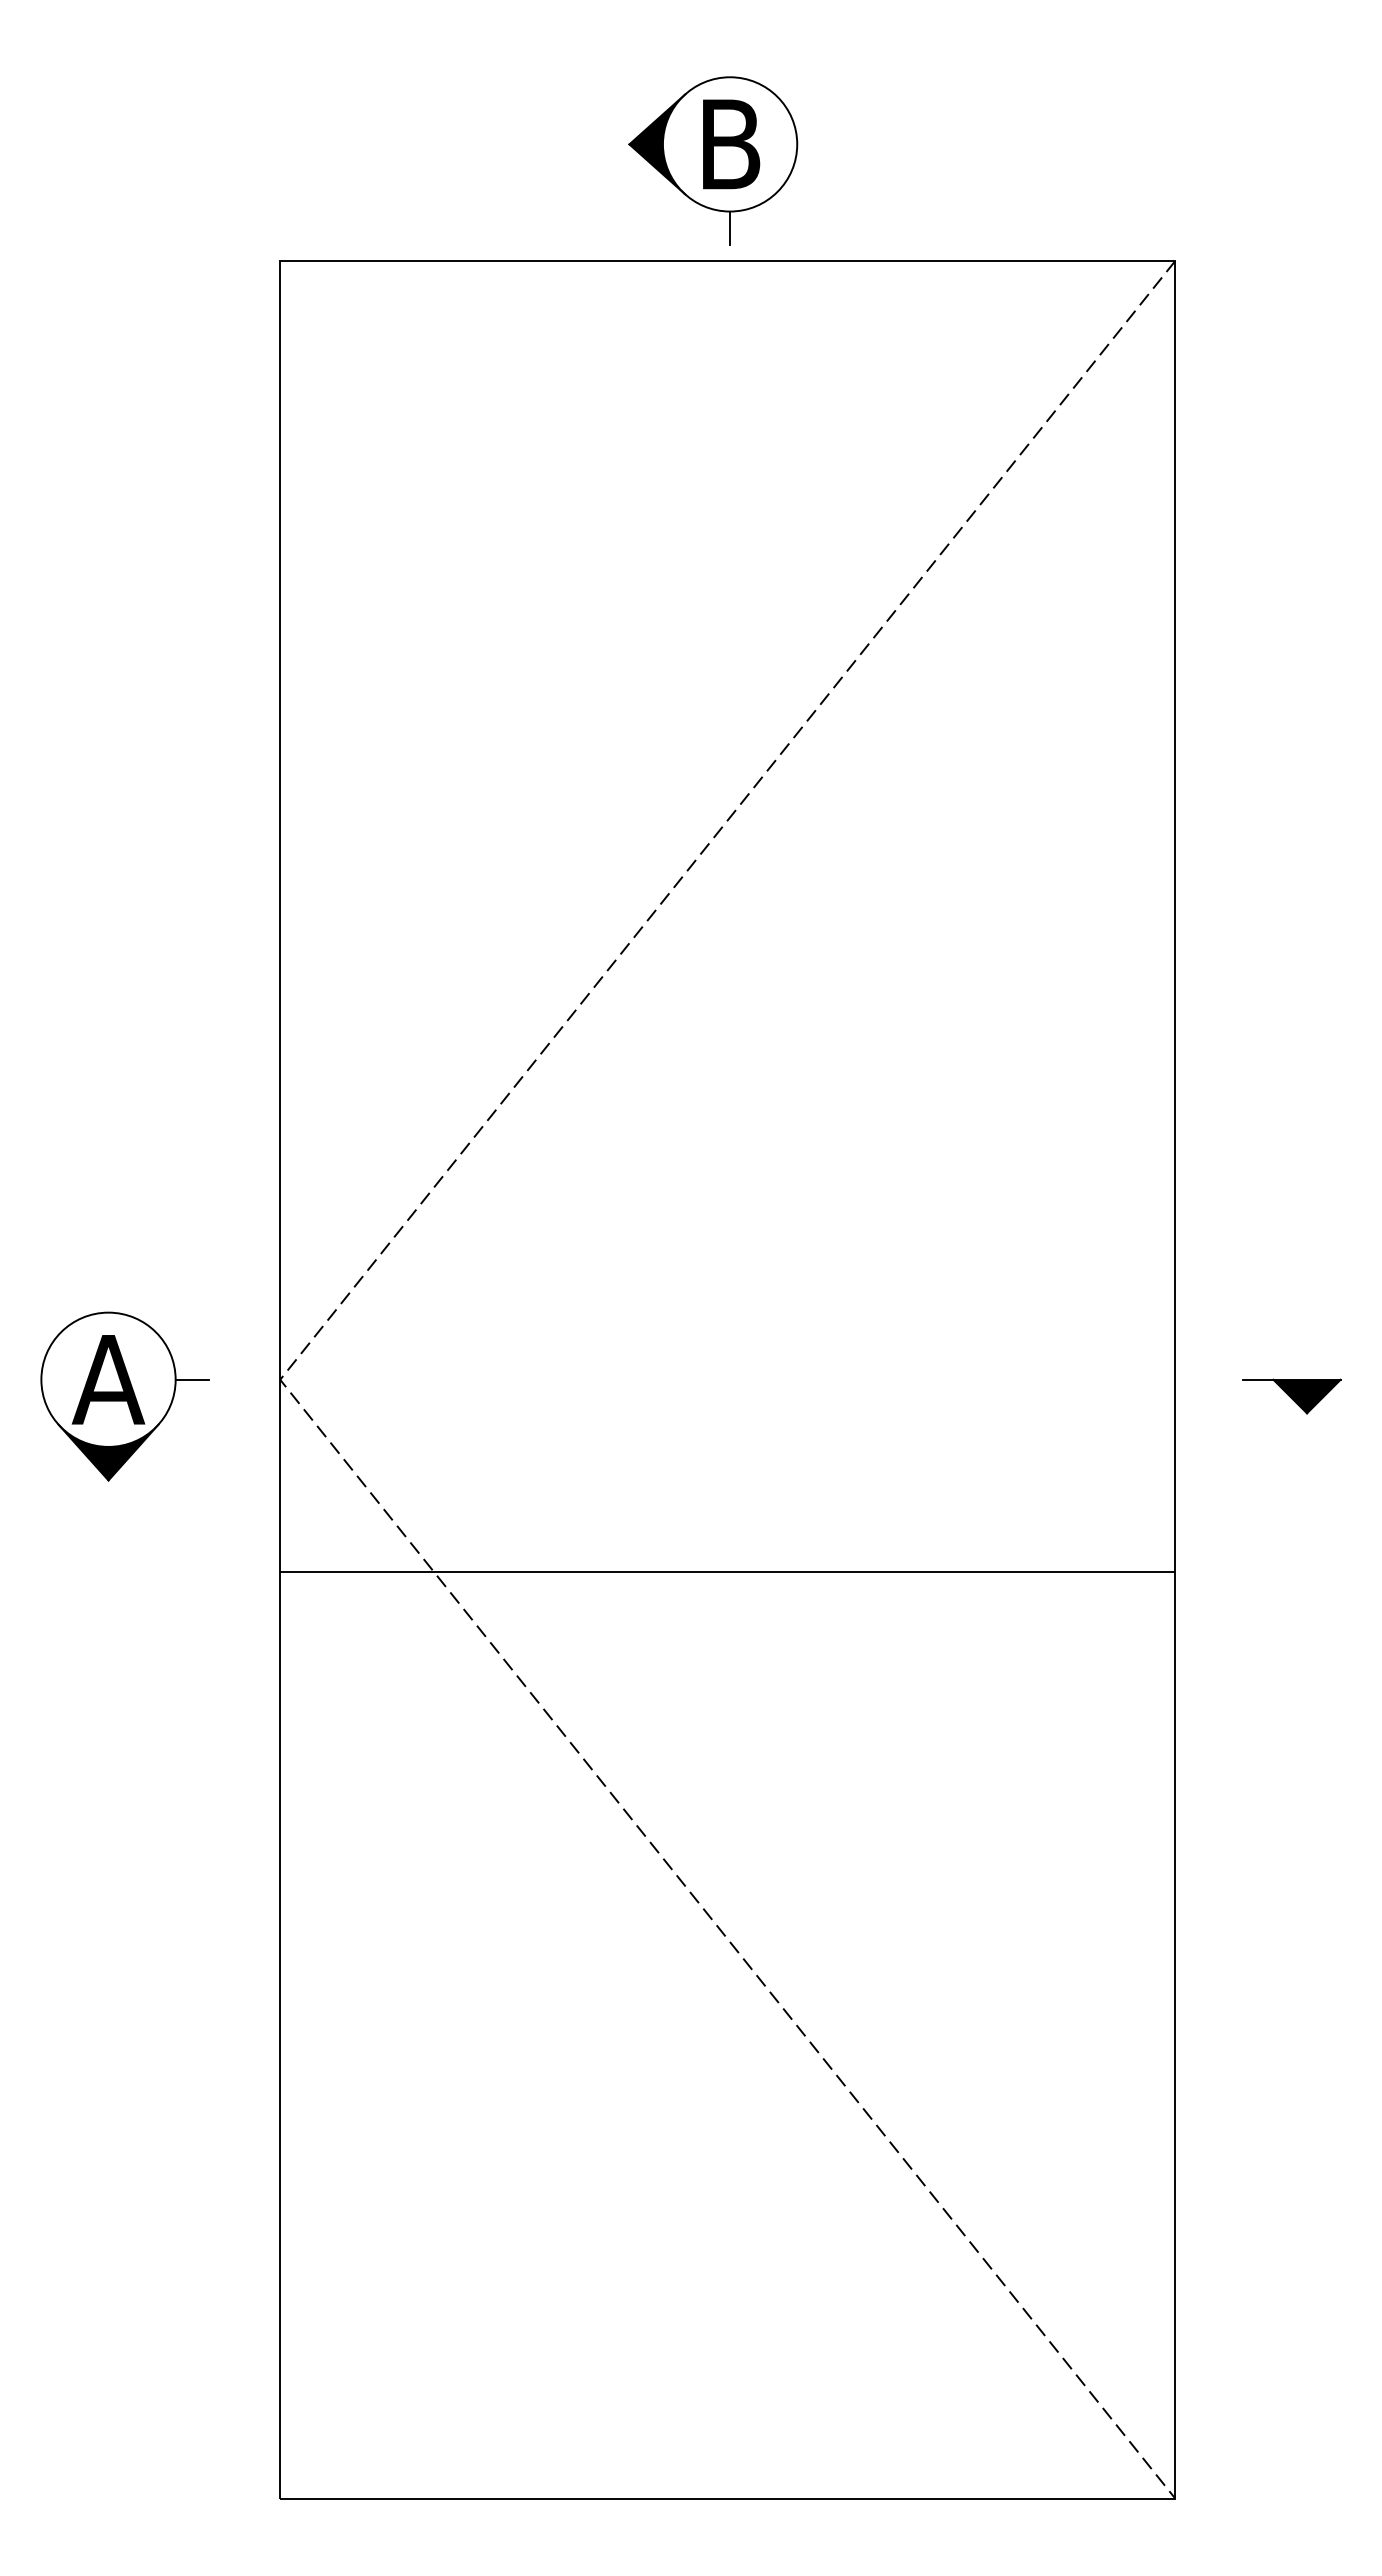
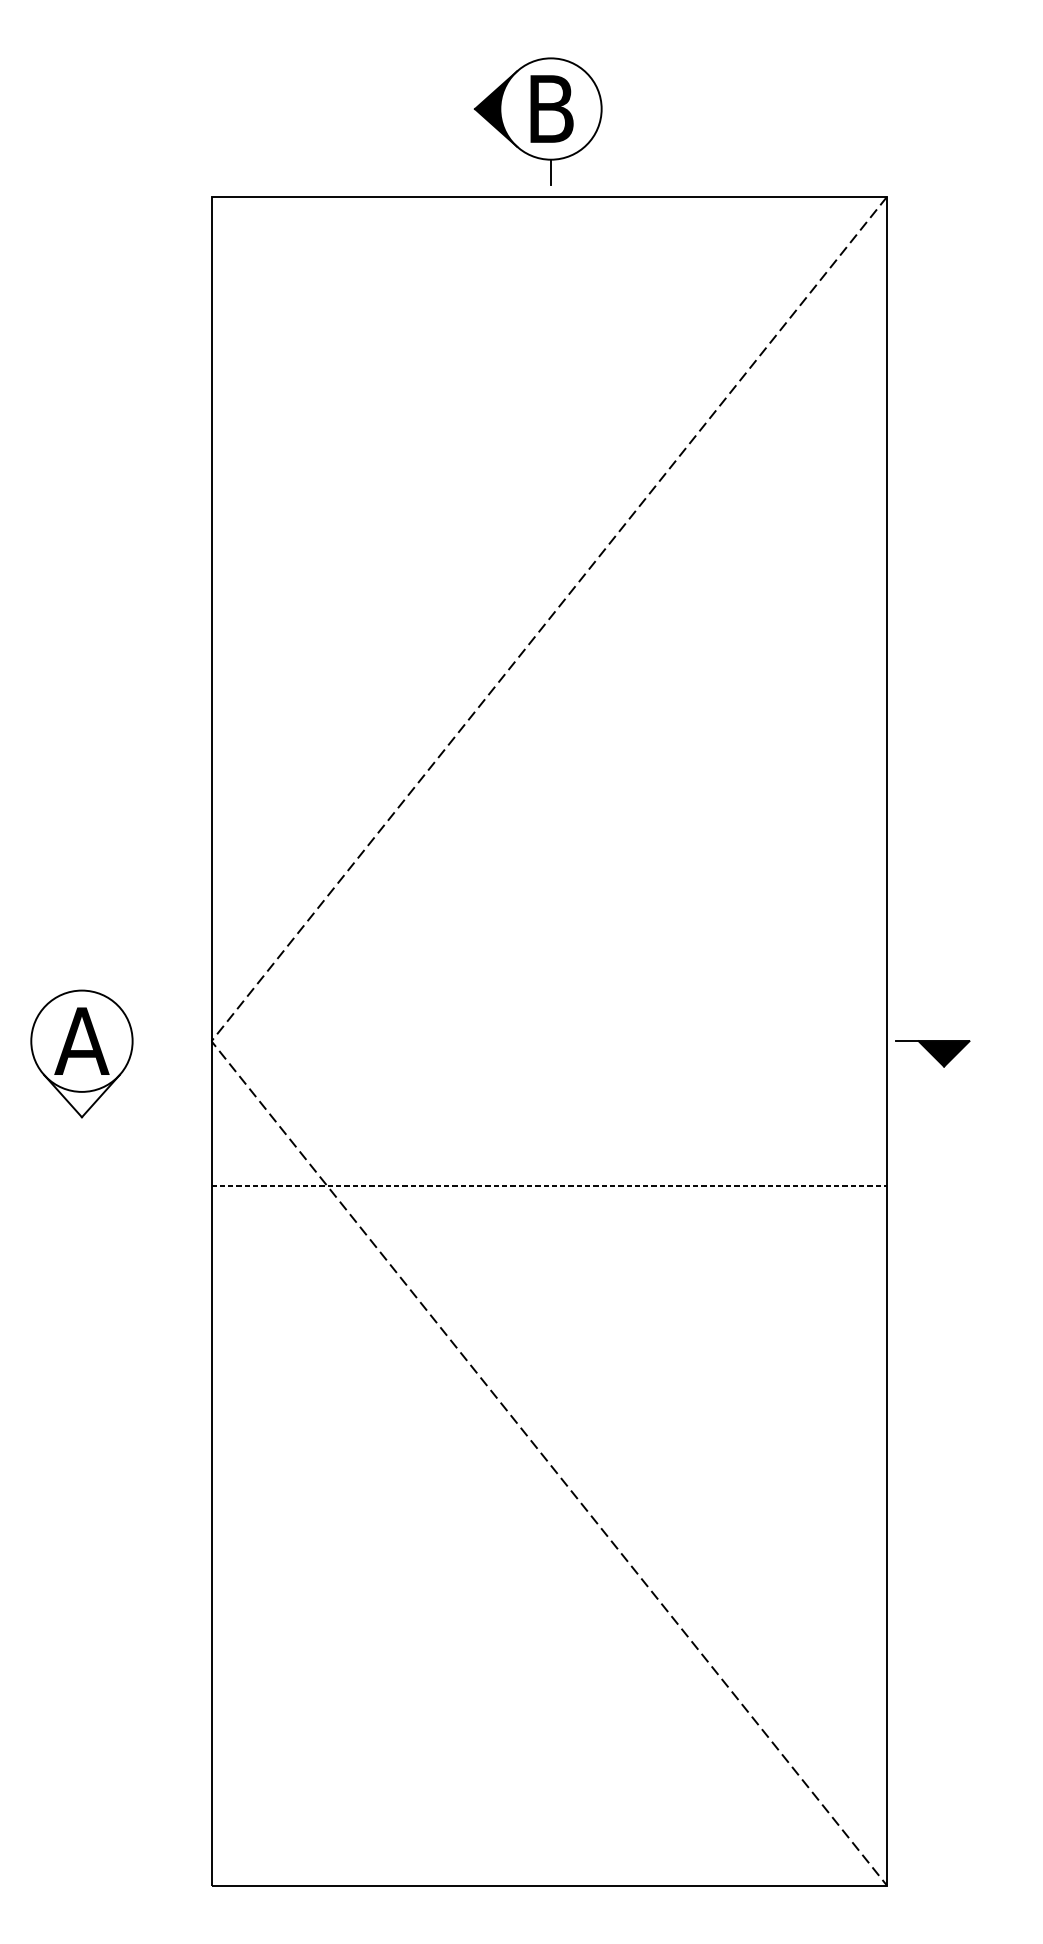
line: (192, 1379) -> (145, 1041), removed
part: (1291, 1396) -> (932, 1053), moved
fill: (108, 1452) -> (81, 1096), removed
line: (727, 1572) -> (549, 1186), solid -> dashed

